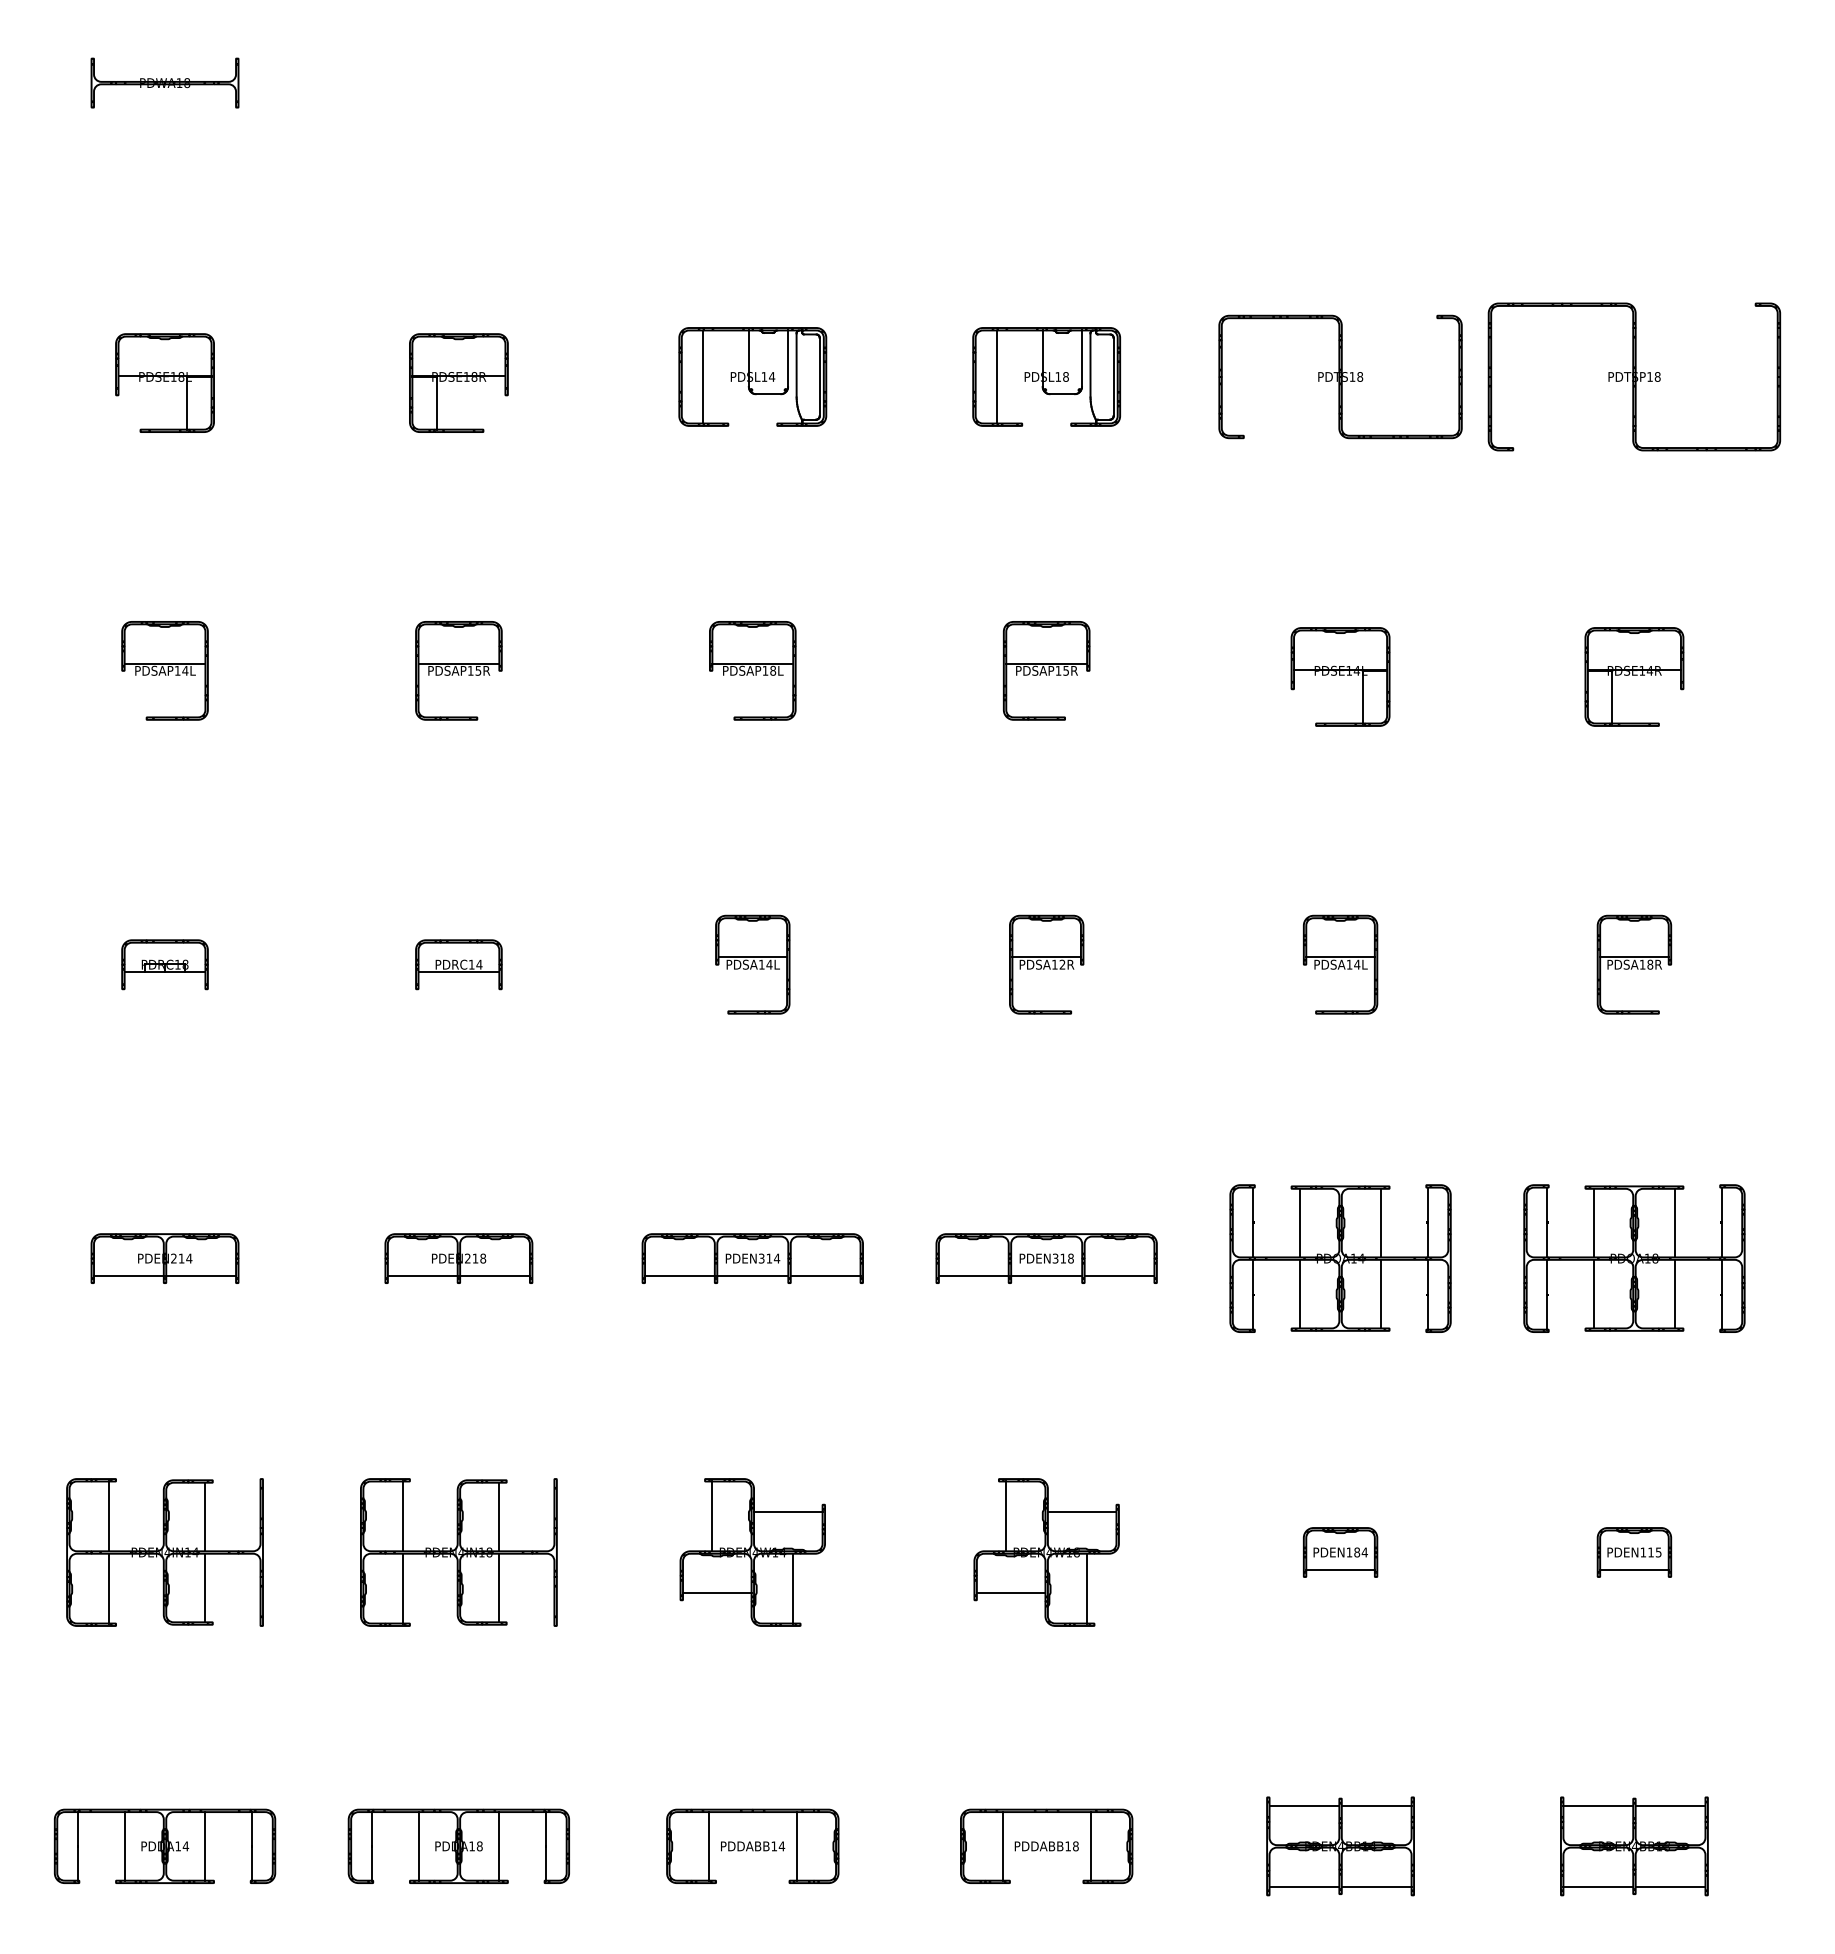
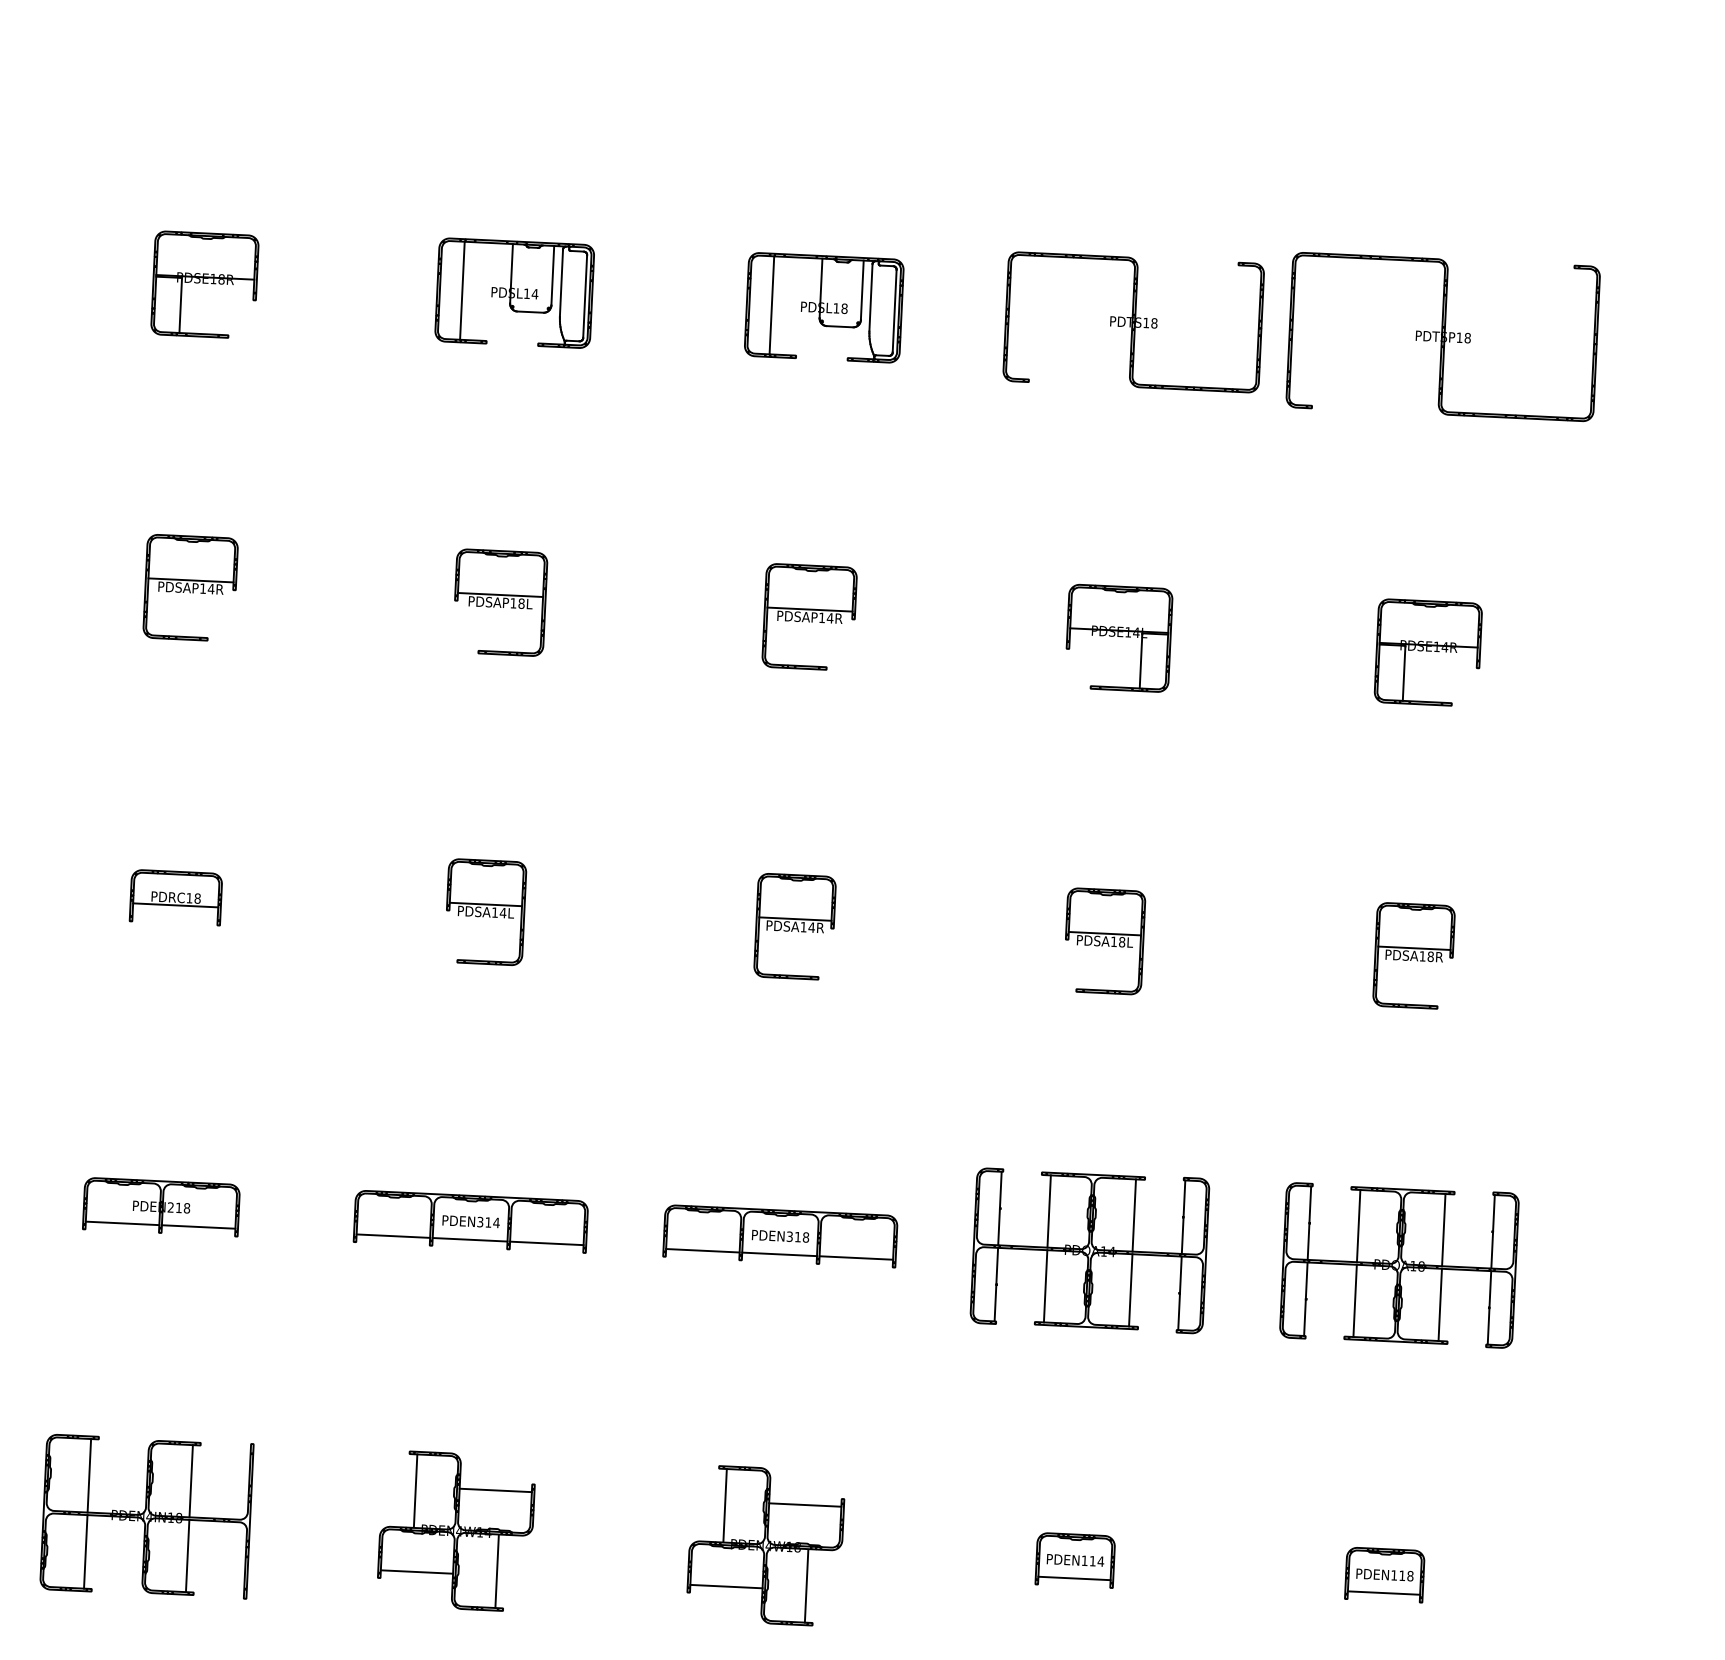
text: (478, 670) -> (211, 588), PDSAP15R -> PDSAP14R
text: (1066, 670) -> (830, 617), PDSAP15R -> PDSAP14R
text: (479, 964) -> (197, 898), PDRC14 -> PDRC18
text: (1062, 964) -> (811, 927), PDSA12R -> PDSA14R
text: (1356, 964) -> (1121, 941), PDSA14L -> PDSA18L
text: (1357, 1552) -> (1093, 1561), PDEN184 -> PDEN114
text: (1658, 1552) -> (1410, 1576), PDEN115 -> PDEN118

